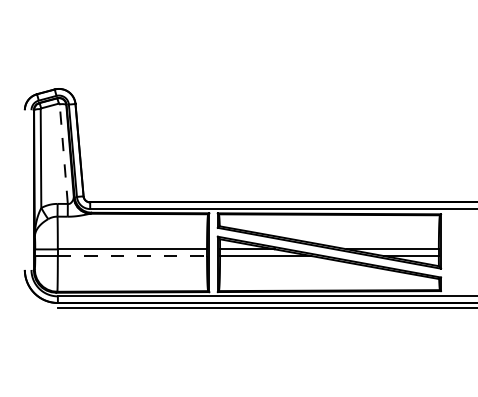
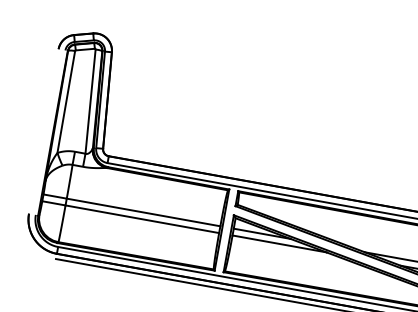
line: (63, 153) -> (90, 100), dashed -> solid
line: (132, 256) -> (142, 219), dashed -> solid

